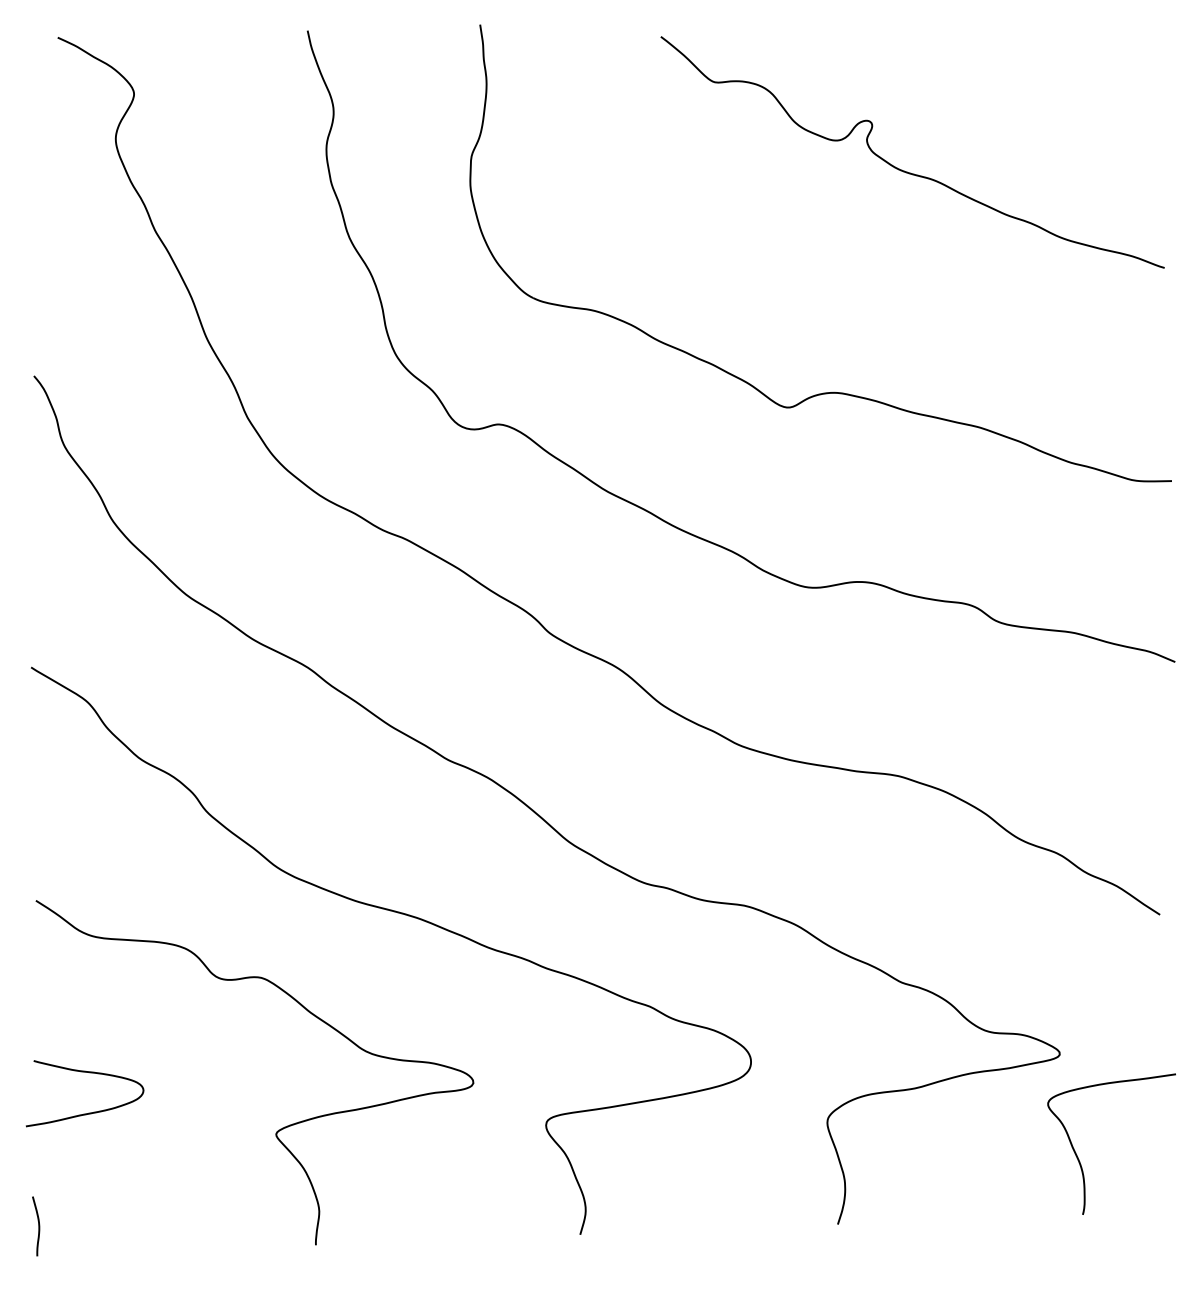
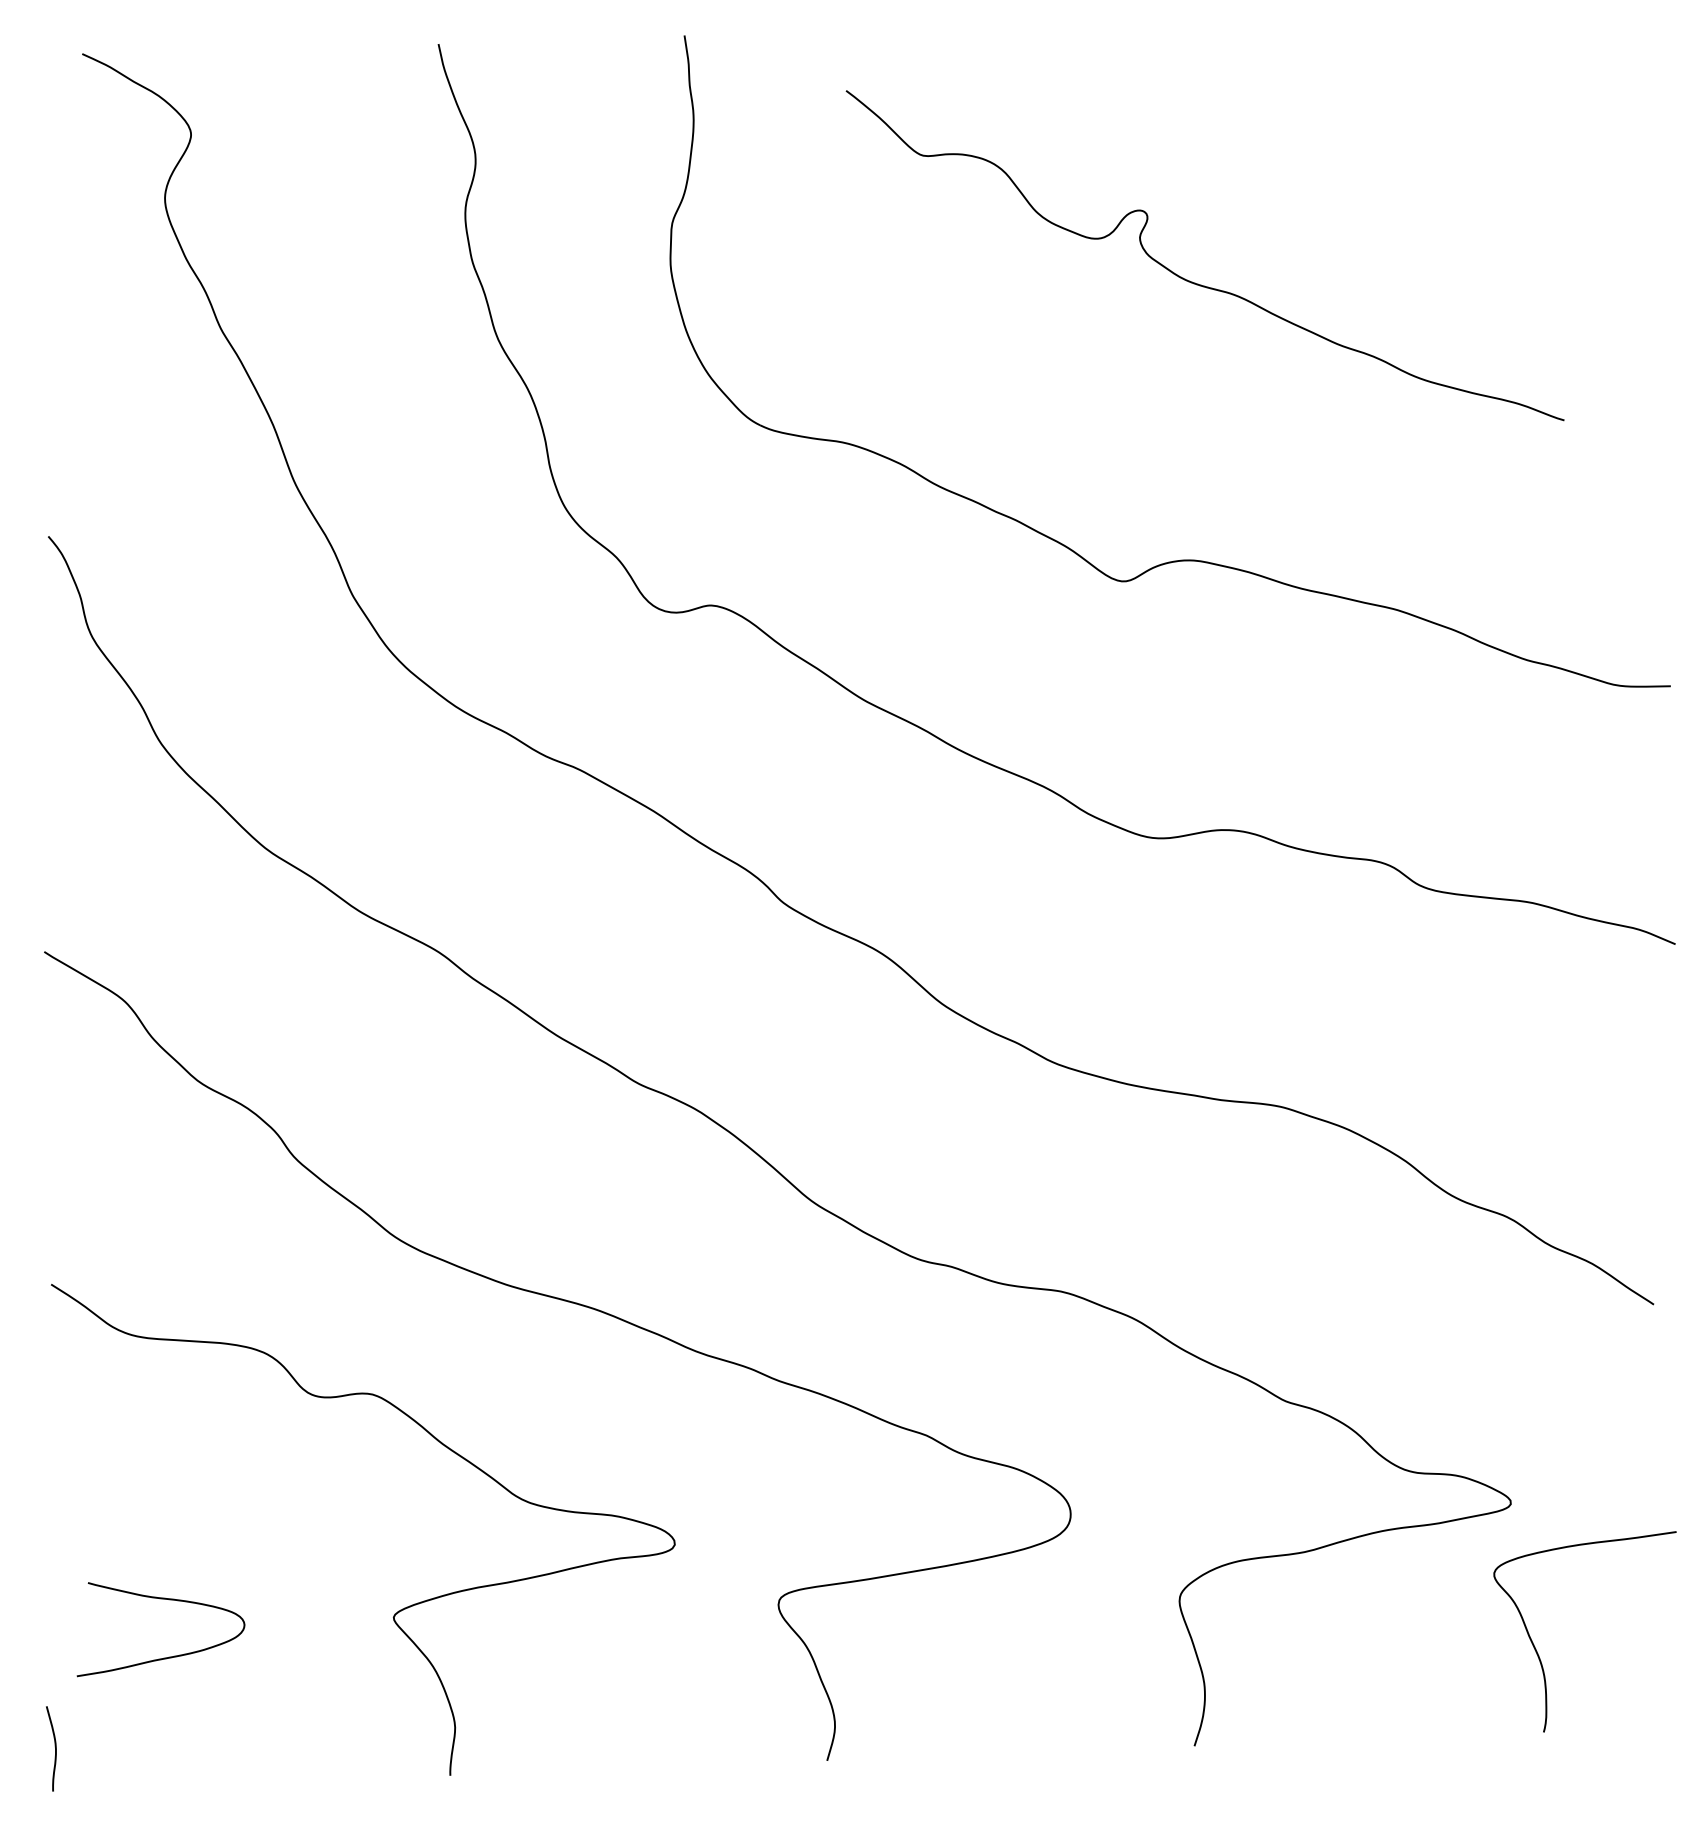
curve: (905, 171) -> (1195, 282), moved
curve: (86, 1113) -> (163, 1657), moved

